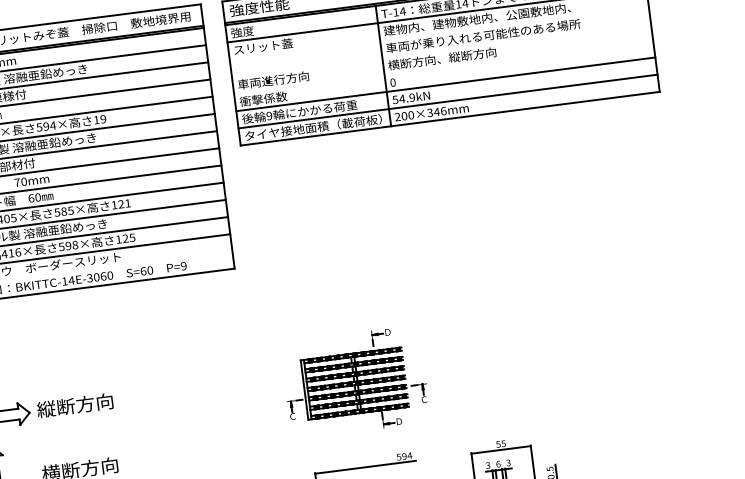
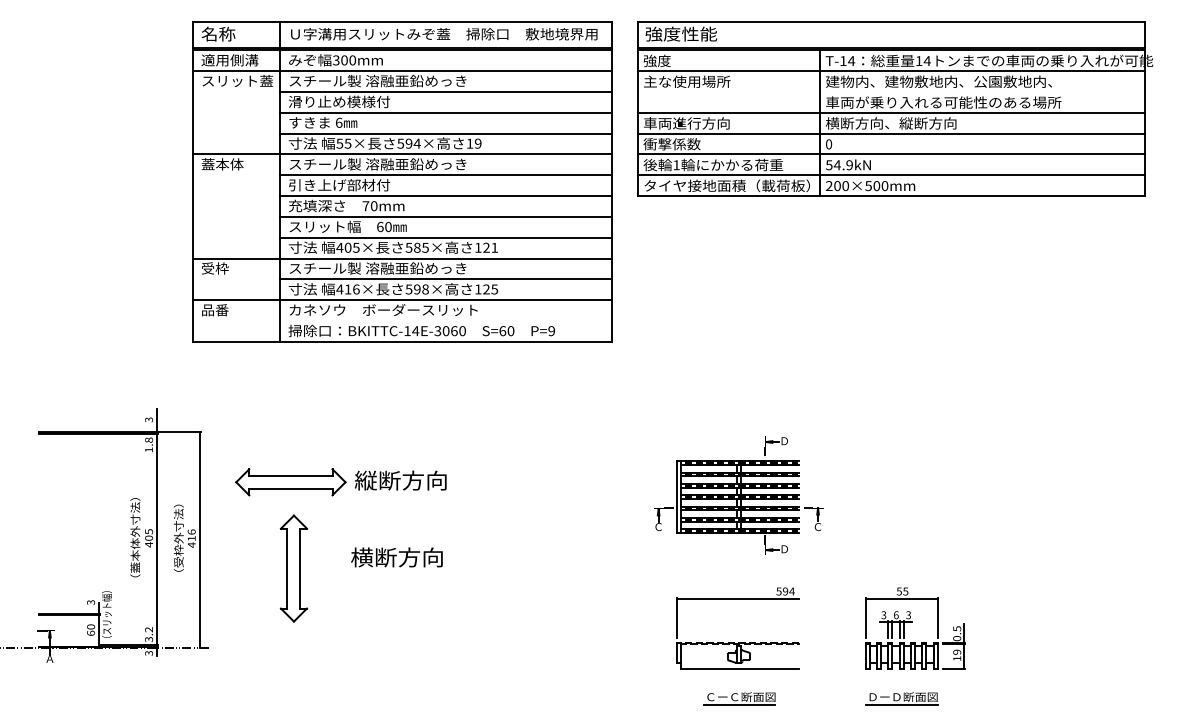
text: (269, 45) -> (687, 81), スリット蓋 -> 主な使用場所
line: (441, 49) -> (891, 112), added
line: (443, 67) -> (891, 133), added
text: (436, 112) -> (876, 186), 200×346mm -> 200×500mm
text: (269, 116) -> (676, 165), 9 -> 1

